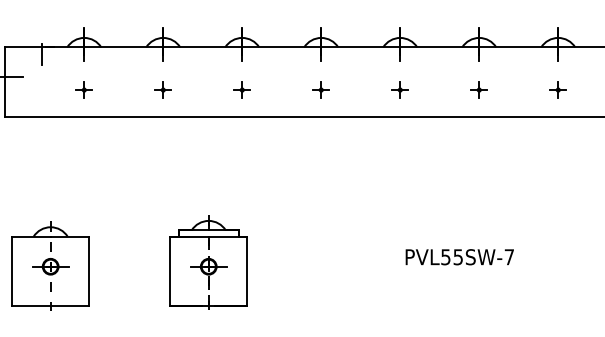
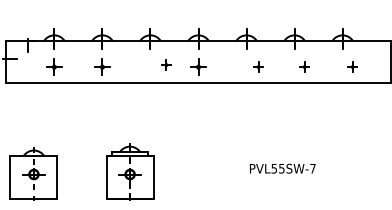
part: (84, 89) -> (54, 66), size x1.6
part: (163, 89) -> (102, 66), size x1.6
part: (242, 89) -> (166, 64), moved
part: (321, 89) -> (198, 66), size x1.6
part: (400, 89) -> (258, 66), moved
part: (479, 89) -> (304, 66), moved
part: (557, 89) -> (352, 66), moved

